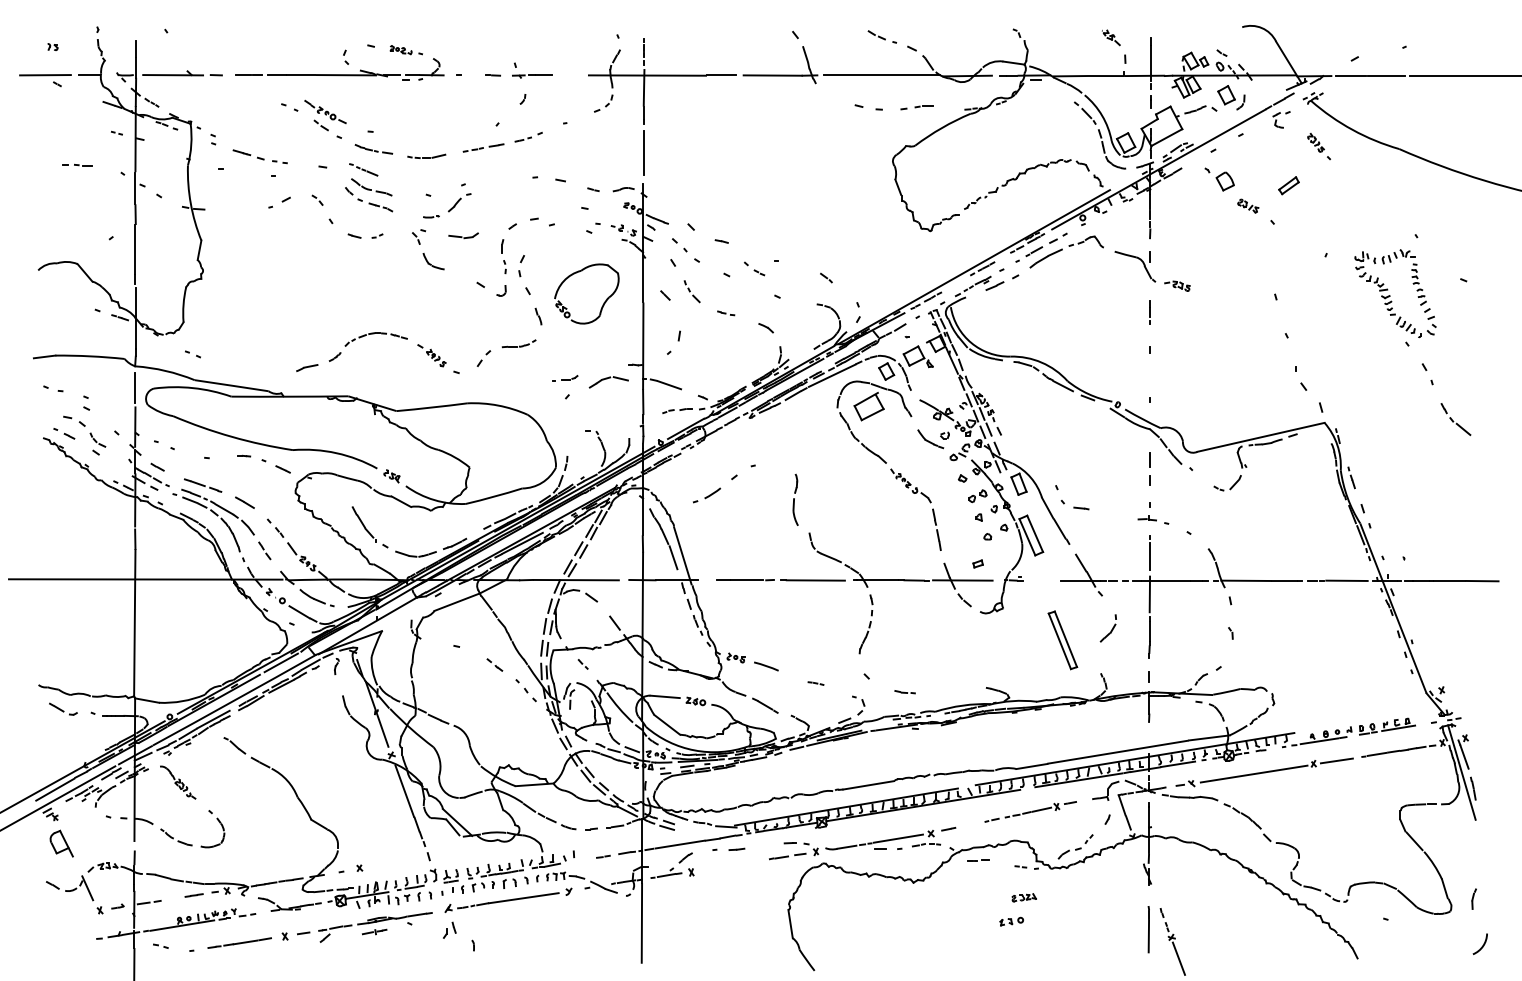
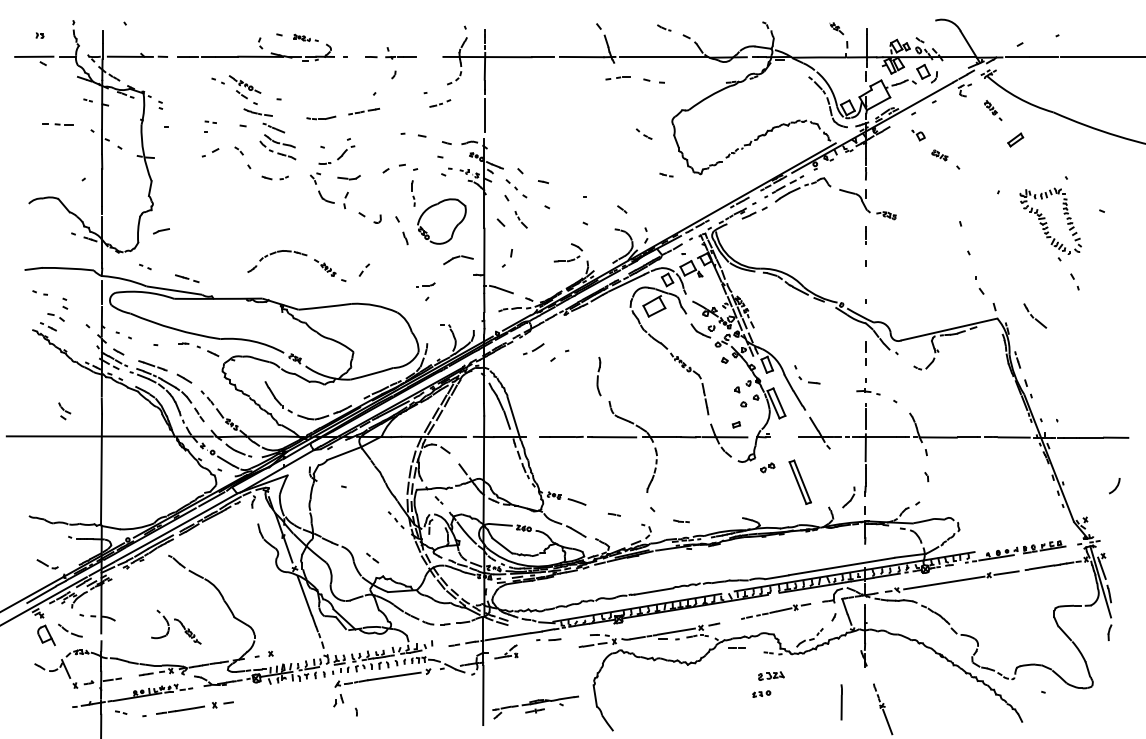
part: (881, 36) -> (663, 27), size x0.6
part: (916, 107) -> (617, 78), moved
part: (528, 136) -> (440, 102), moved
part: (373, 149) -> (257, 112), moved
part: (248, 154) -> (187, 278), moved
part: (77, 164) -> (58, 124), size x1.4
part: (1219, 179) -> (918, 135), size x0.6
part: (1288, 185) -> (1015, 139), moved
part: (503, 256) -> (413, 193), moved
part: (521, 266) -> (346, 200), moved
part: (754, 268) -> (644, 133), moved
part: (726, 313) -> (666, 175), moved
part: (518, 343) -> (566, 258), moved
part: (307, 367) -> (161, 230), moved
part: (608, 382) -> (458, 260), moved
part: (1455, 419) -> (1034, 316), moved
part: (97, 443) -> (64, 410), moved
part: (707, 495) -> (534, 349), moved
part: (977, 496) -> (767, 468), moved
part: (1107, 628) -> (848, 497), moved
part: (494, 664) -> (372, 557), moved
part: (63, 708) -> (47, 563), moved
part: (178, 782) -> (187, 631), moved
part: (176, 837) -> (70, 630), moved
part: (672, 865) -> (506, 651), size x0.7
part: (1023, 897) -> (770, 675), size x1.4
part: (1473, 898) -> (1109, 632), moved
part: (375, 927) -> (535, 707), moved
line: (1148, 929) -> (841, 702), moved
arc: (1482, 945) -> (1116, 486), moved

